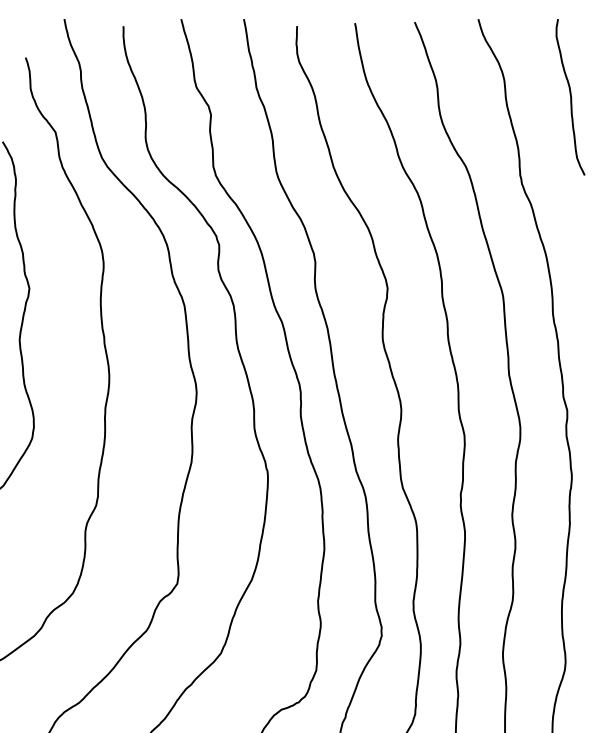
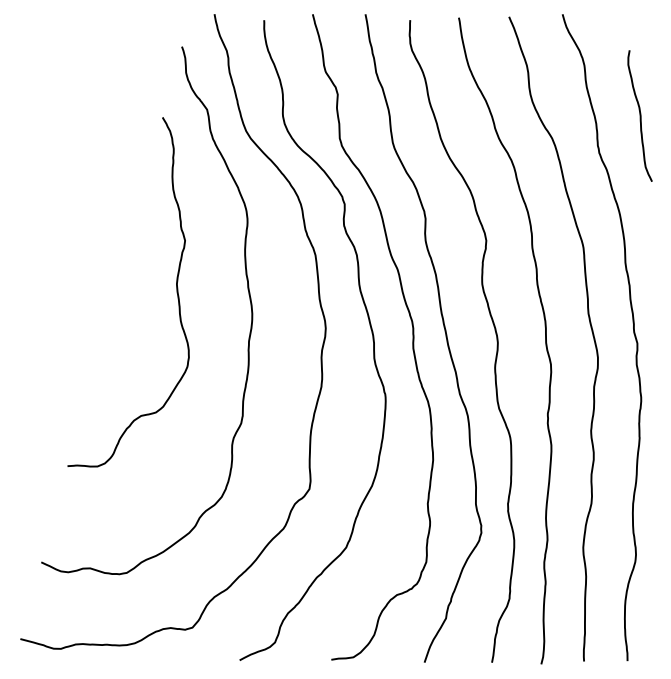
curve: (569, 96) -> (639, 115), moved

